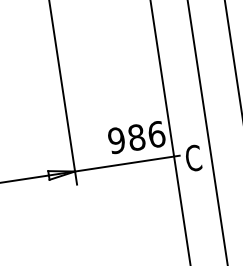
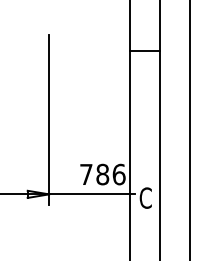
text: (115, 140) -> (85, 174), 986 -> 786

